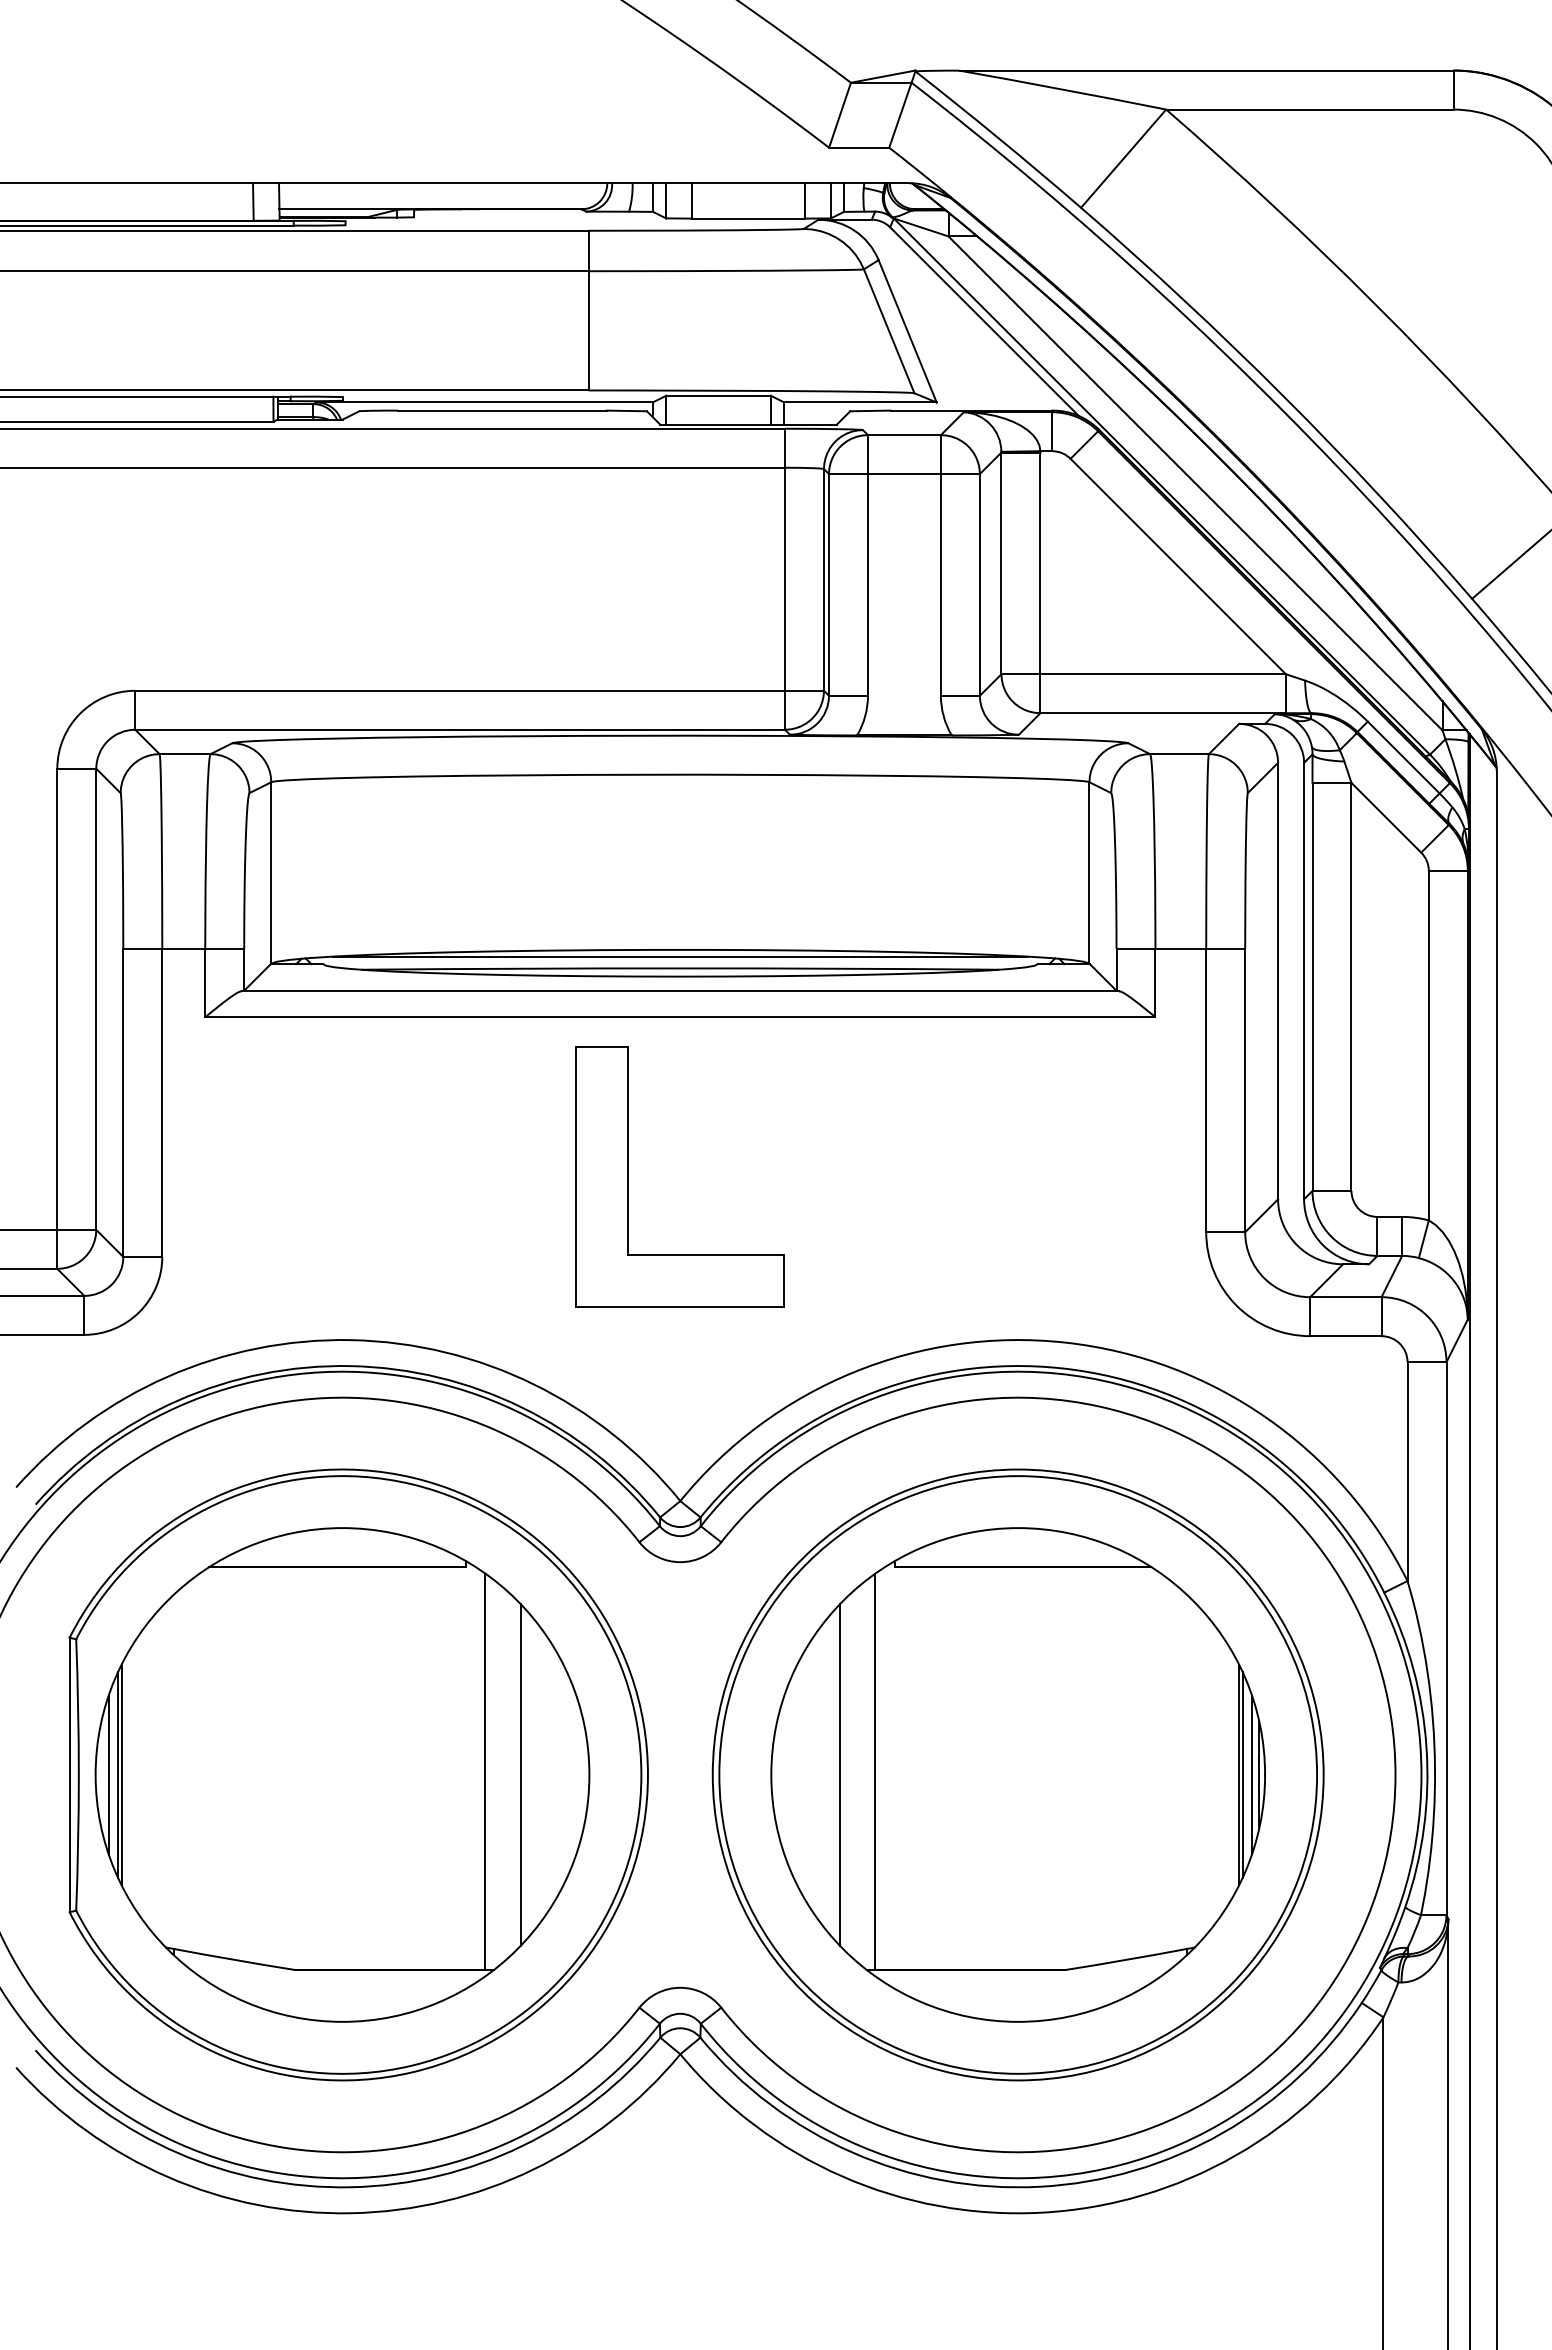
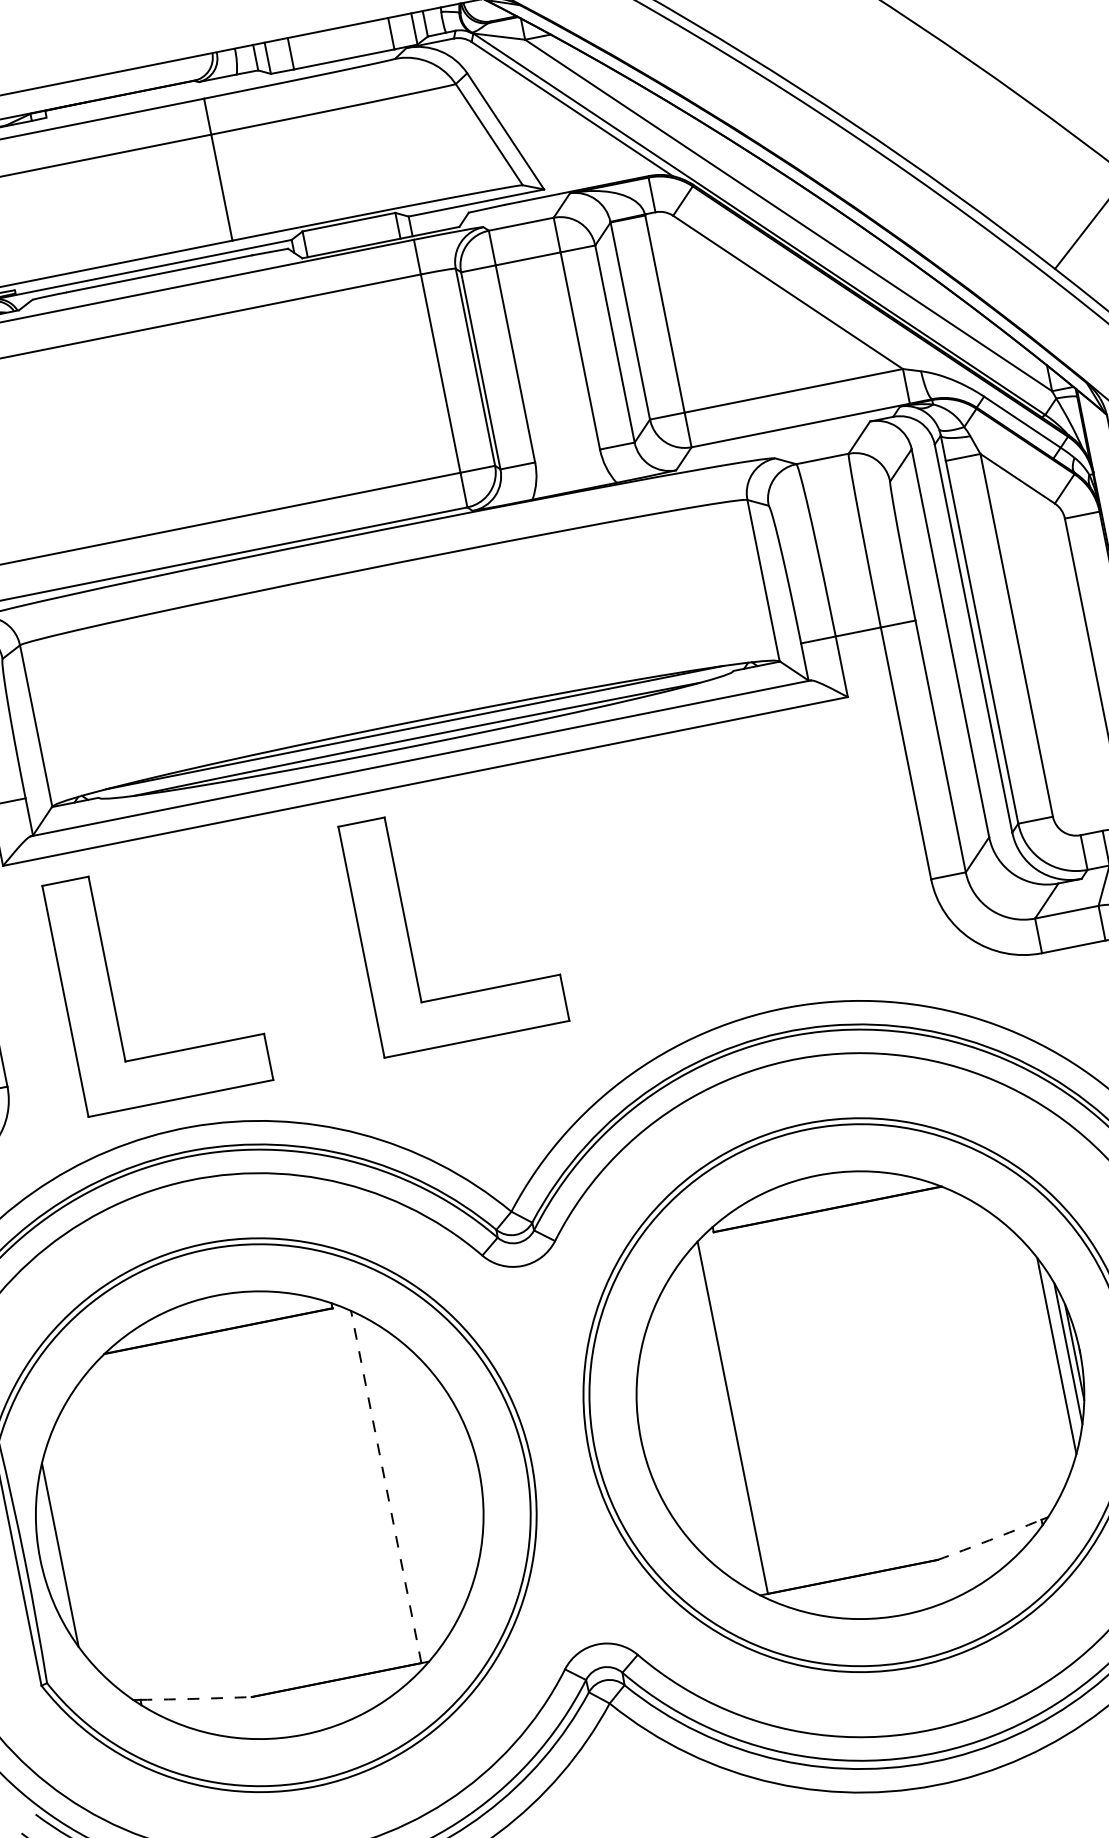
part: (295, 1176) -> (111, 991), added
line: (485, 1771) -> (386, 1486), solid -> dashed
line: (108, 1774) -> (51, 1556), removed
line: (121, 1774) -> (63, 1554), removed
line: (520, 1774) -> (417, 1483), removed
line: (840, 1774) -> (702, 1426), removed
line: (1242, 1774) -> (1059, 1354), removed
arc: (234, 1959) -> (196, 1698), solid -> dashed
arc: (1126, 1959) -> (989, 1540), solid -> dashed

